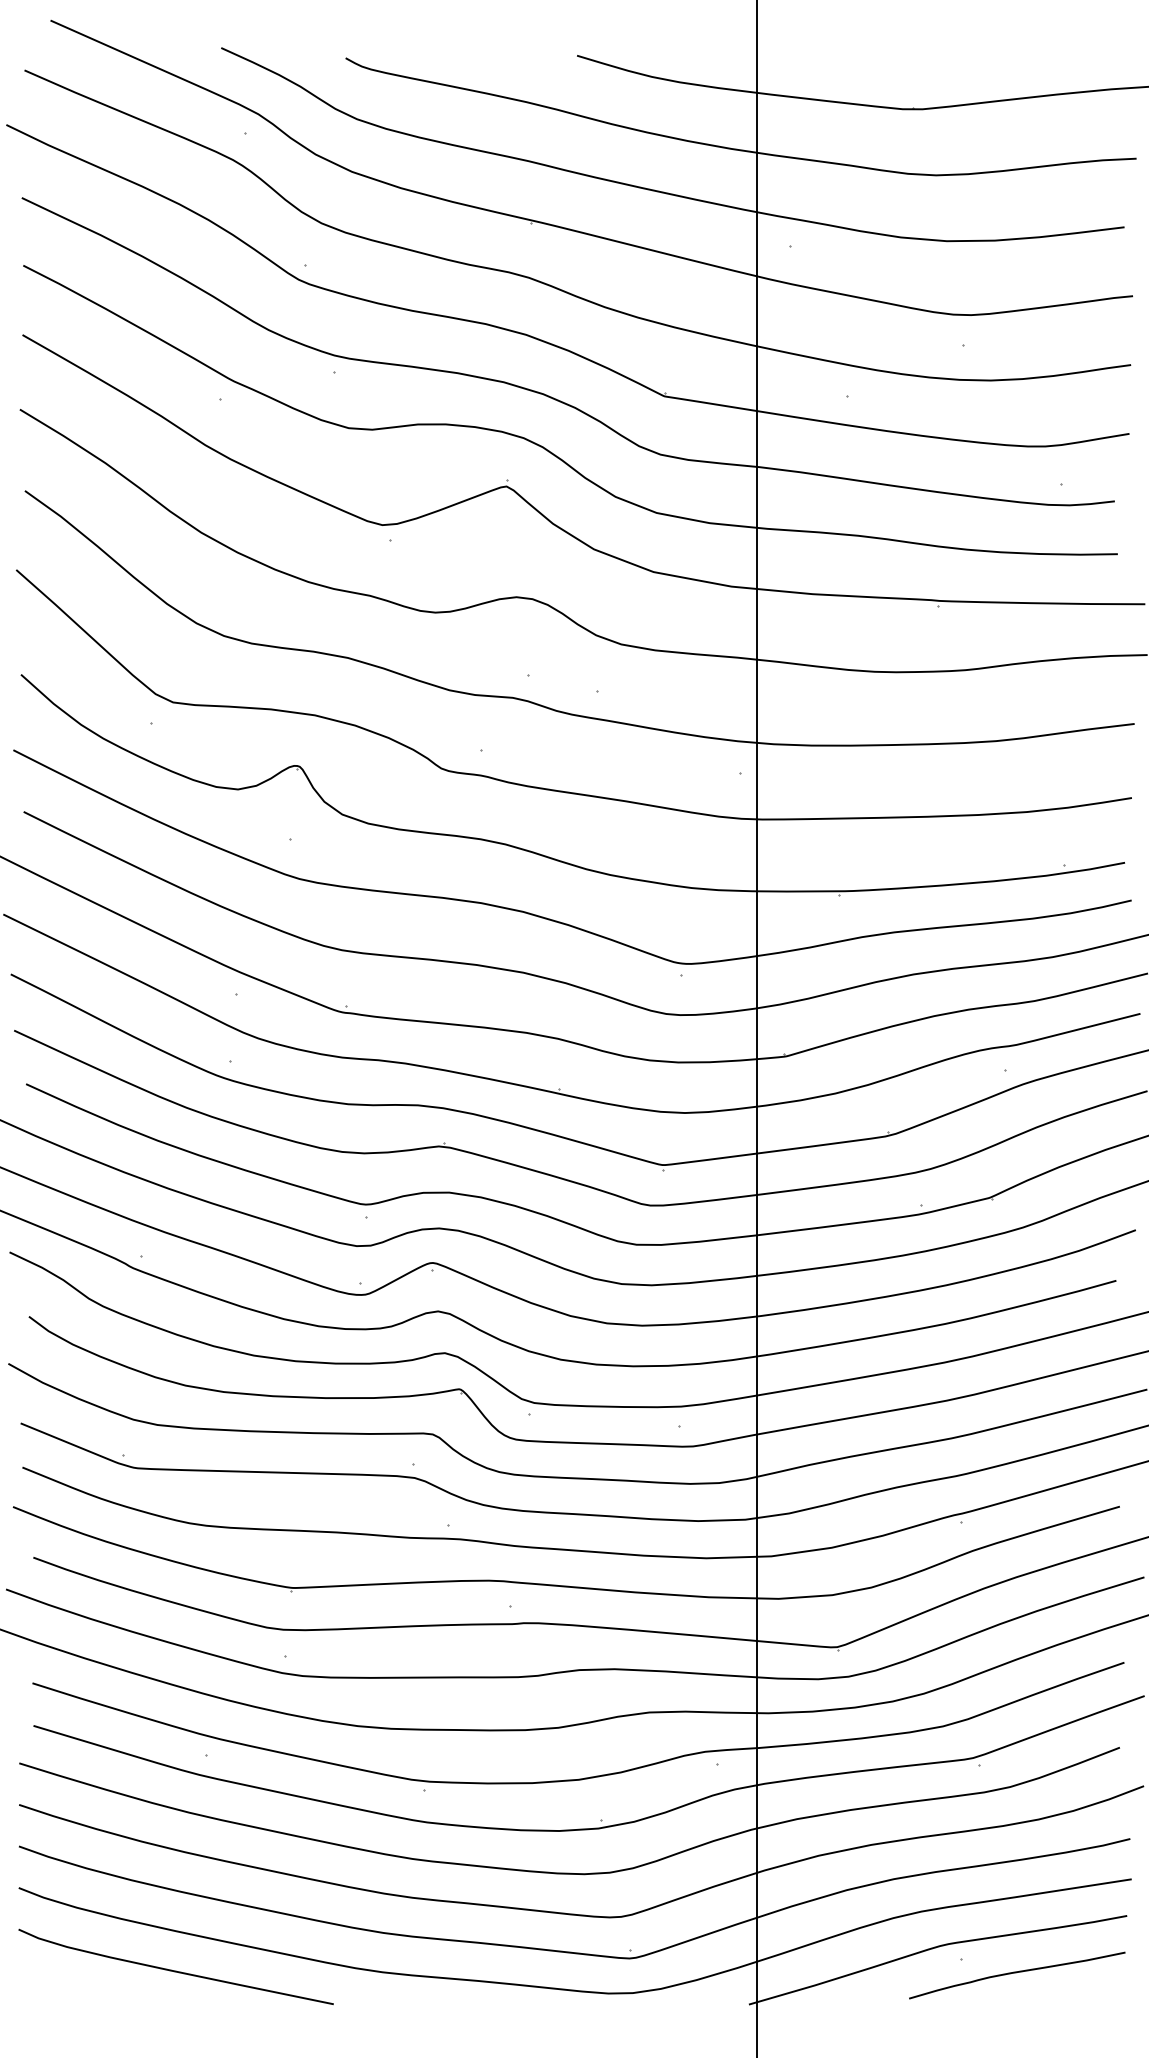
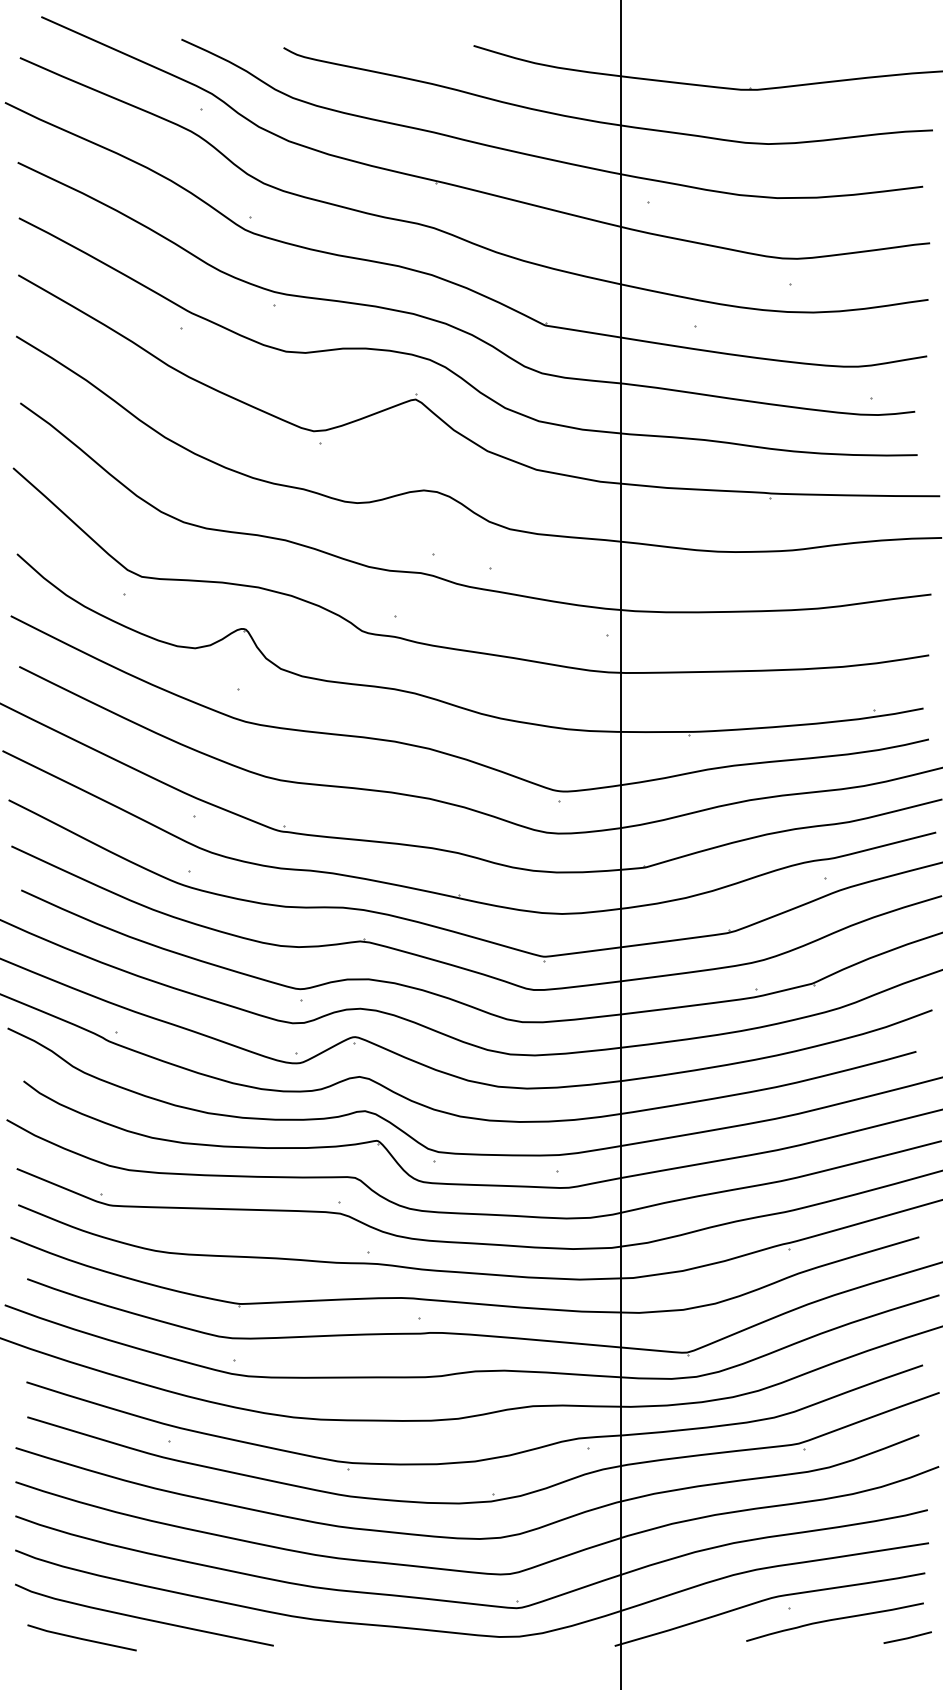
line: (98, 1994) -> (80, 1637), added
line: (1105, 1994) -> (907, 1637), added

